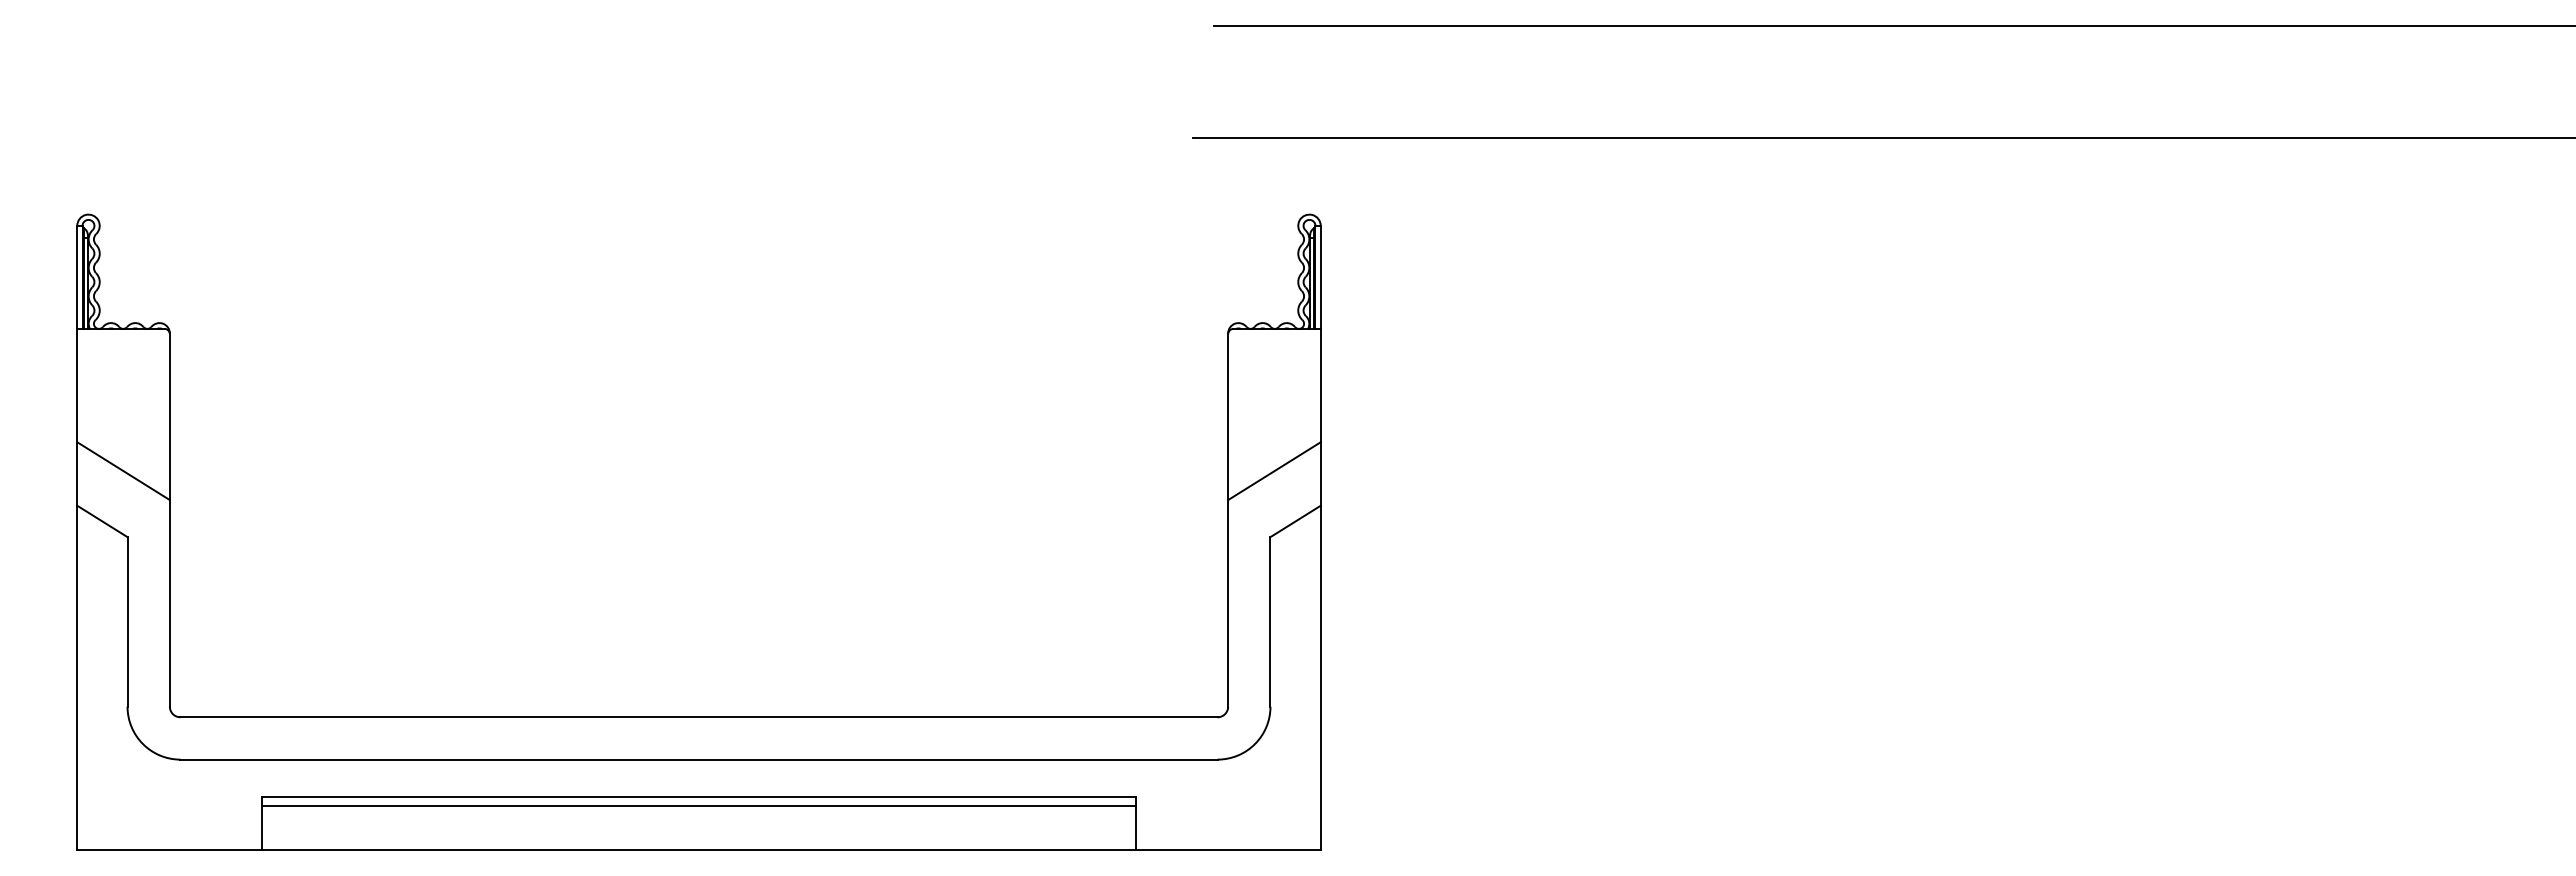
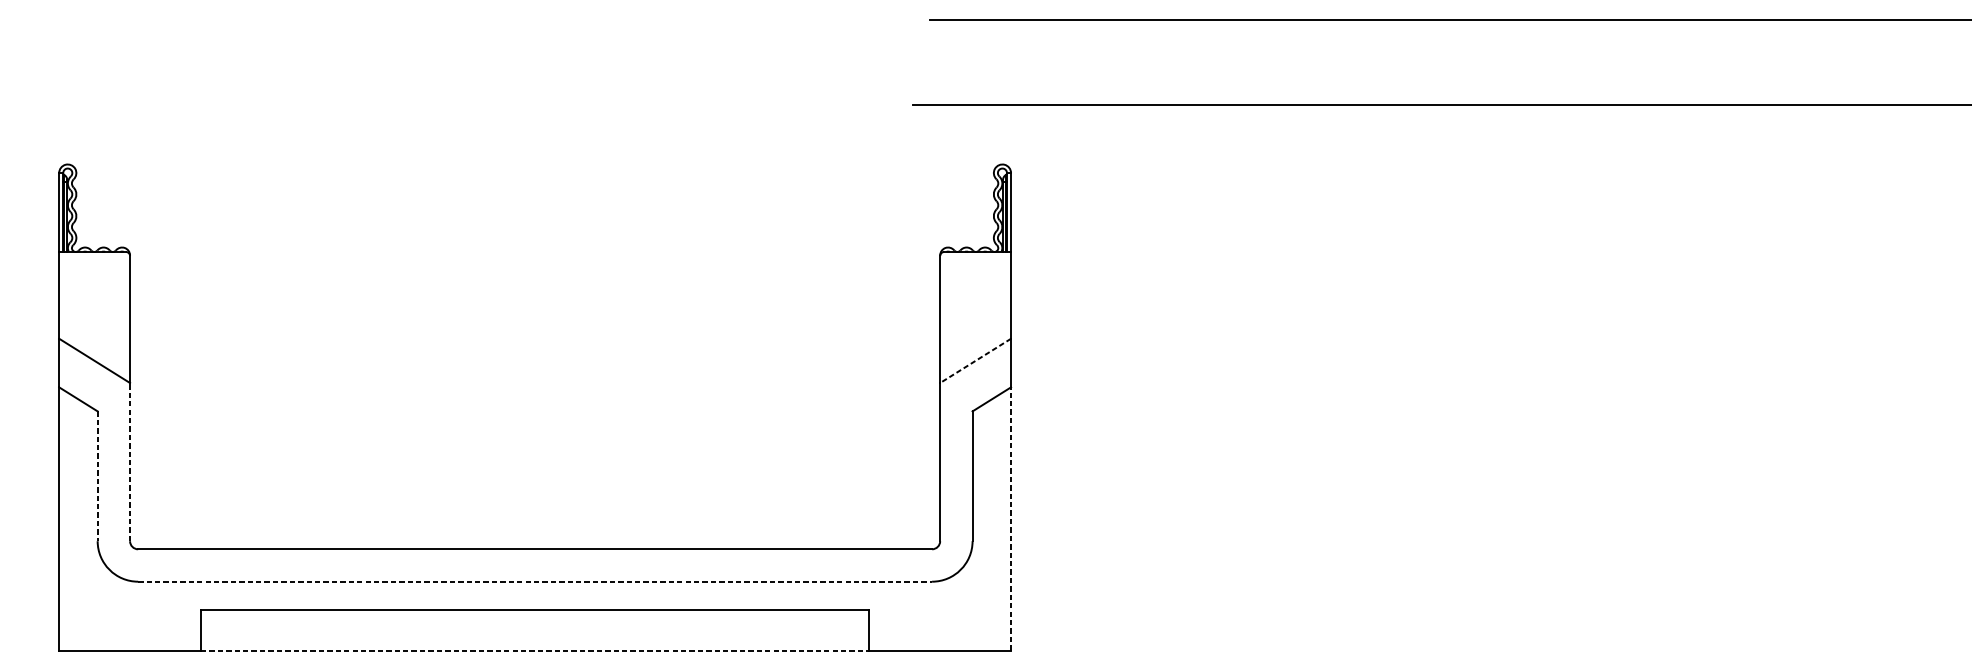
line: (1274, 471) -> (975, 361), solid -> dashed
line: (169, 602) -> (129, 461), solid -> dashed
line: (127, 621) -> (97, 475), solid -> dashed
line: (1320, 677) -> (1010, 518), solid -> dashed
line: (699, 759) -> (535, 581), solid -> dashed
line: (698, 806) -> (534, 617), removed
line: (699, 849) -> (535, 650), solid -> dashed

